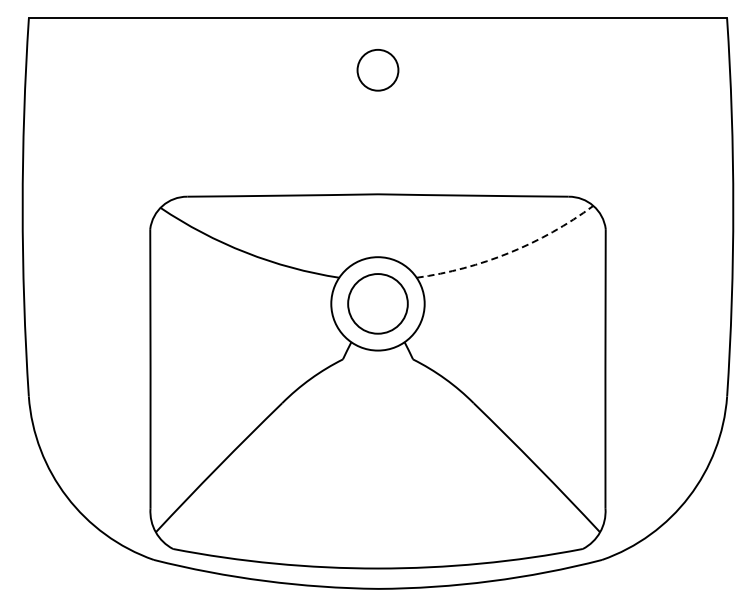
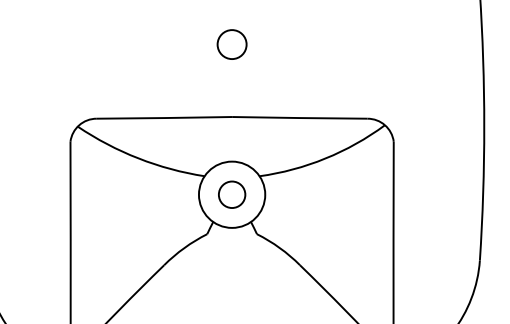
circle: (377, 70) -> (231, 44), moved
arc: (509, 252) -> (325, 158), dashed -> solid
circle: (377, 303) -> (231, 194), size x0.62

